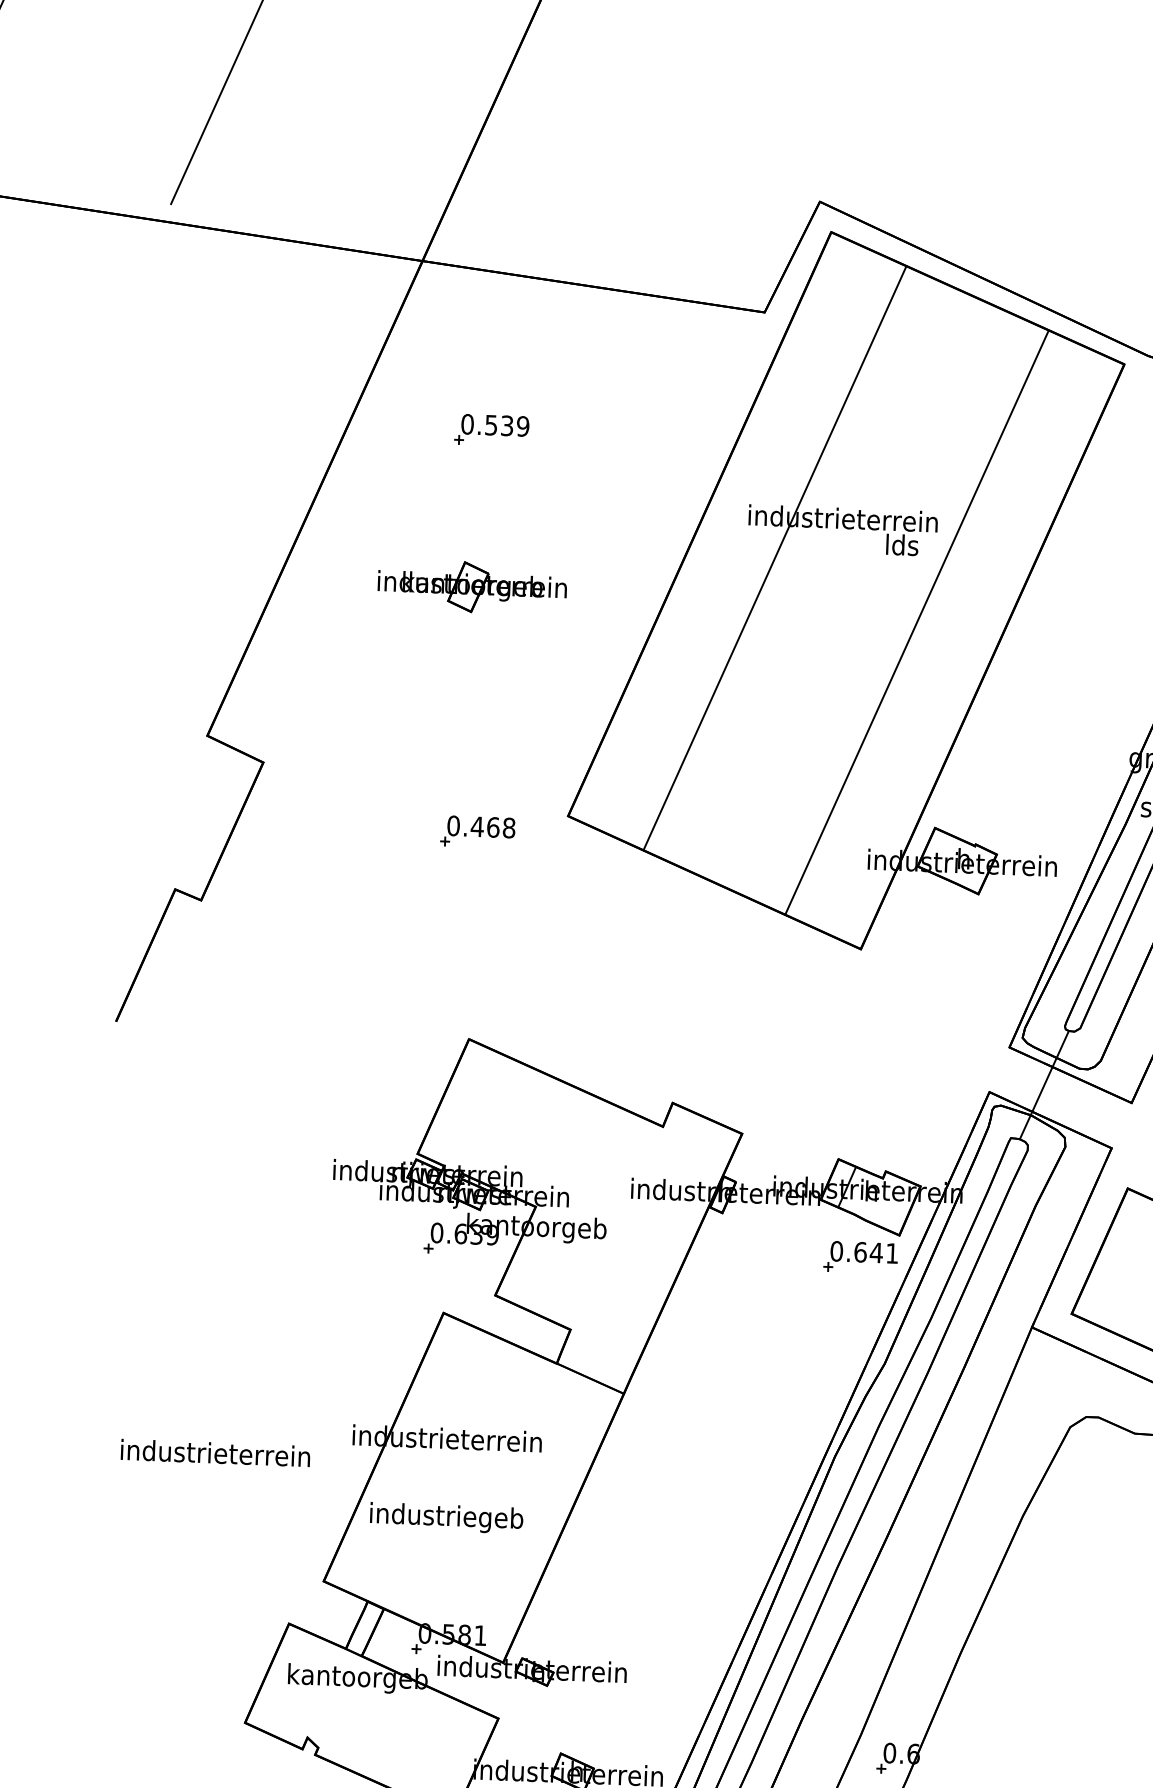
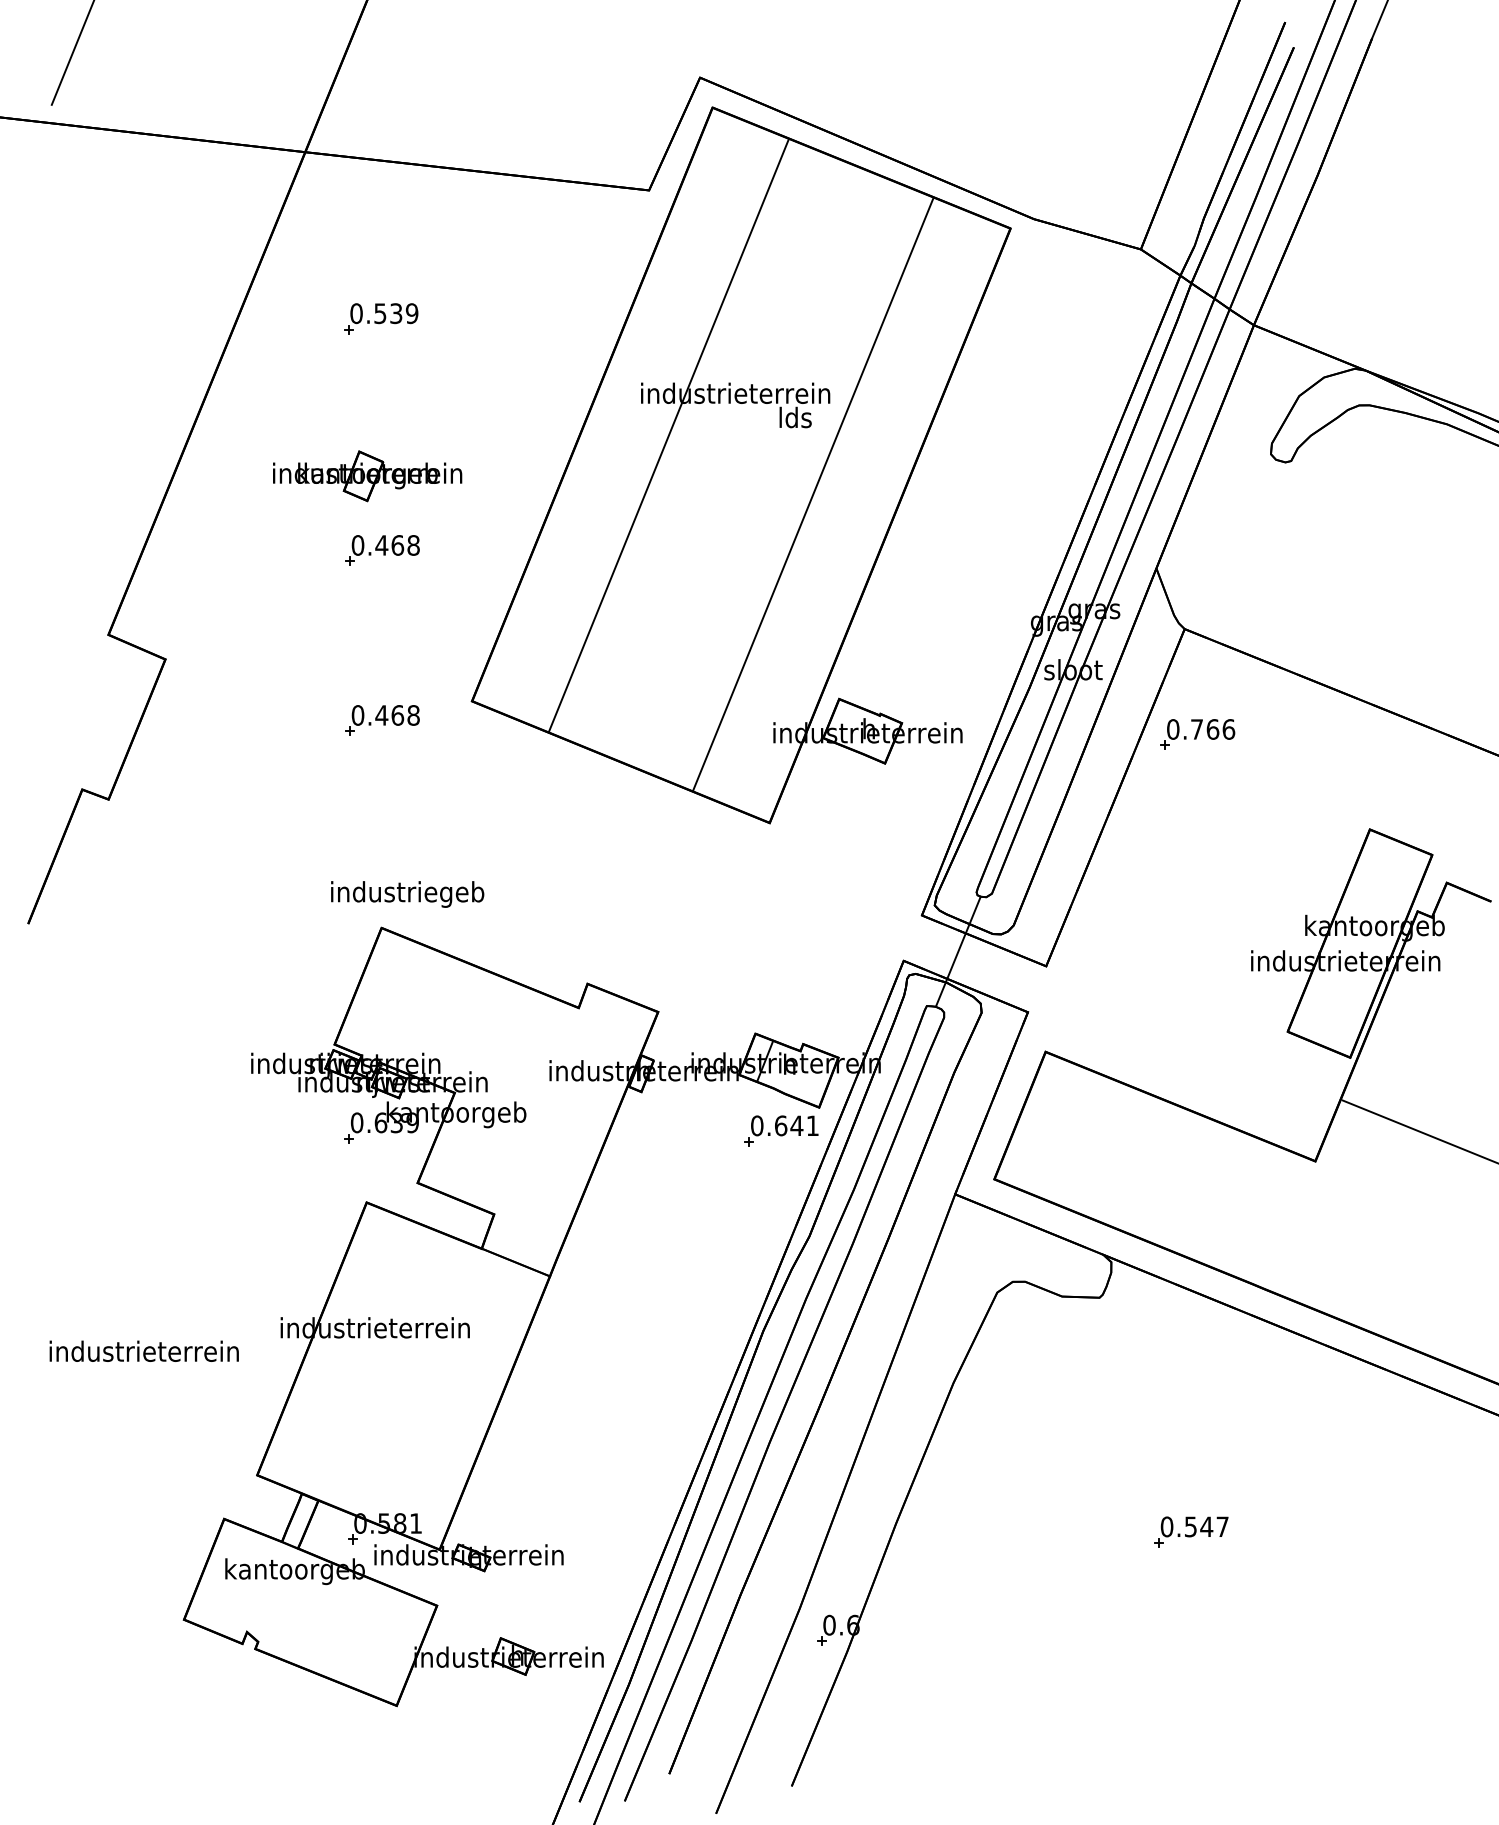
part: (484, 662) -> (382, 550), added
text: (446, 1518) -> (407, 894), moved

